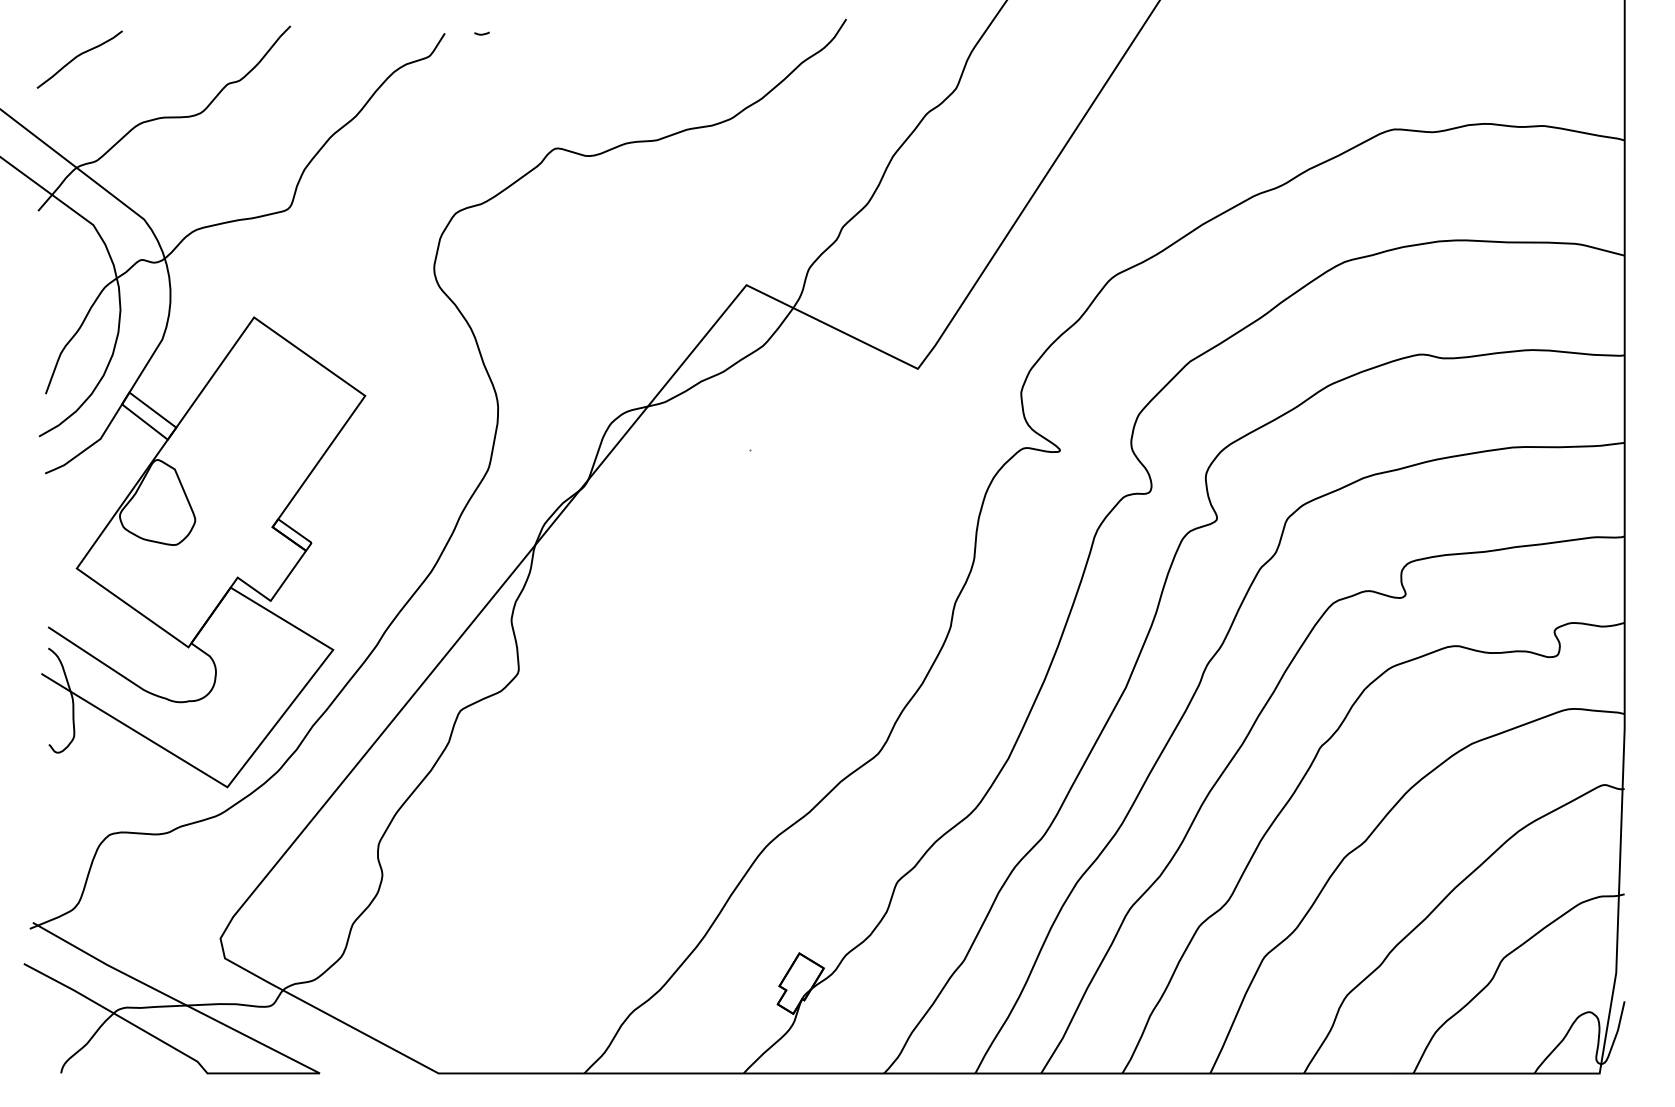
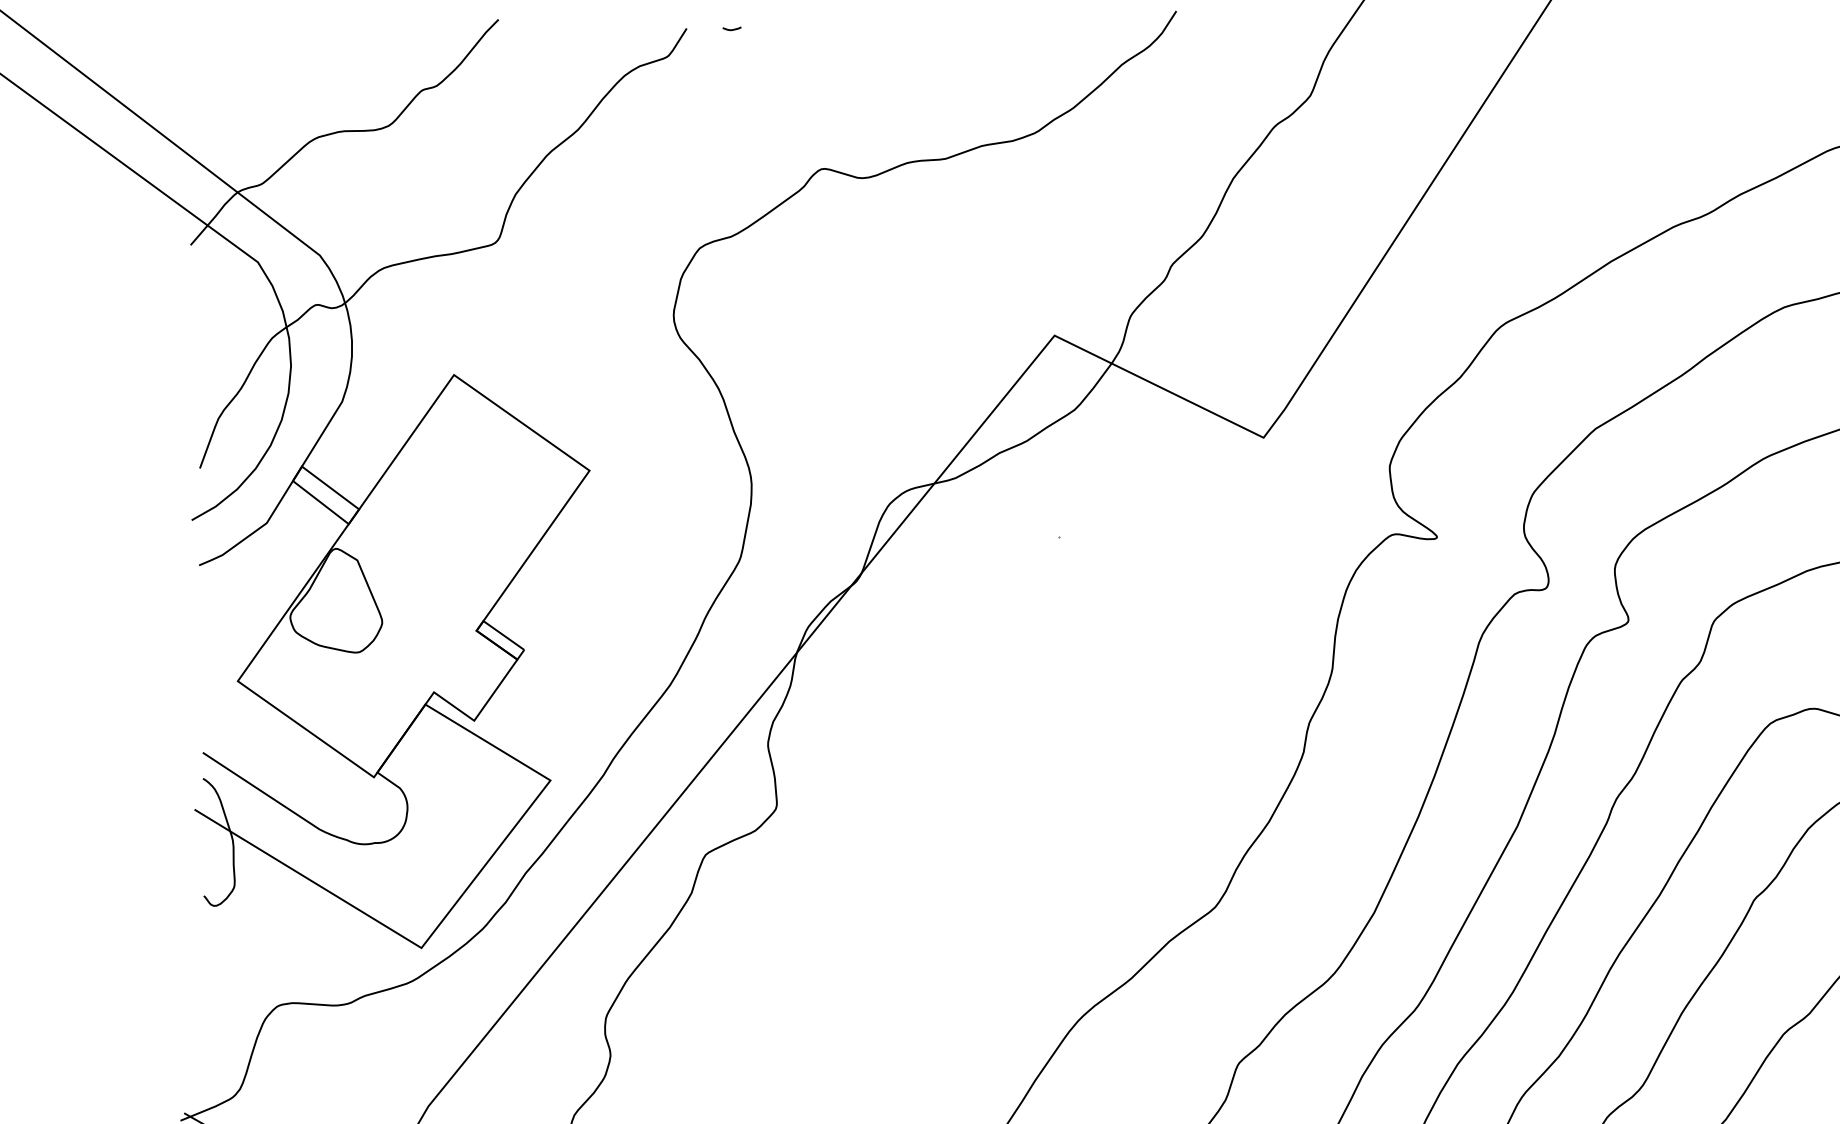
curve: (77, 57) -> (238, 57), removed

